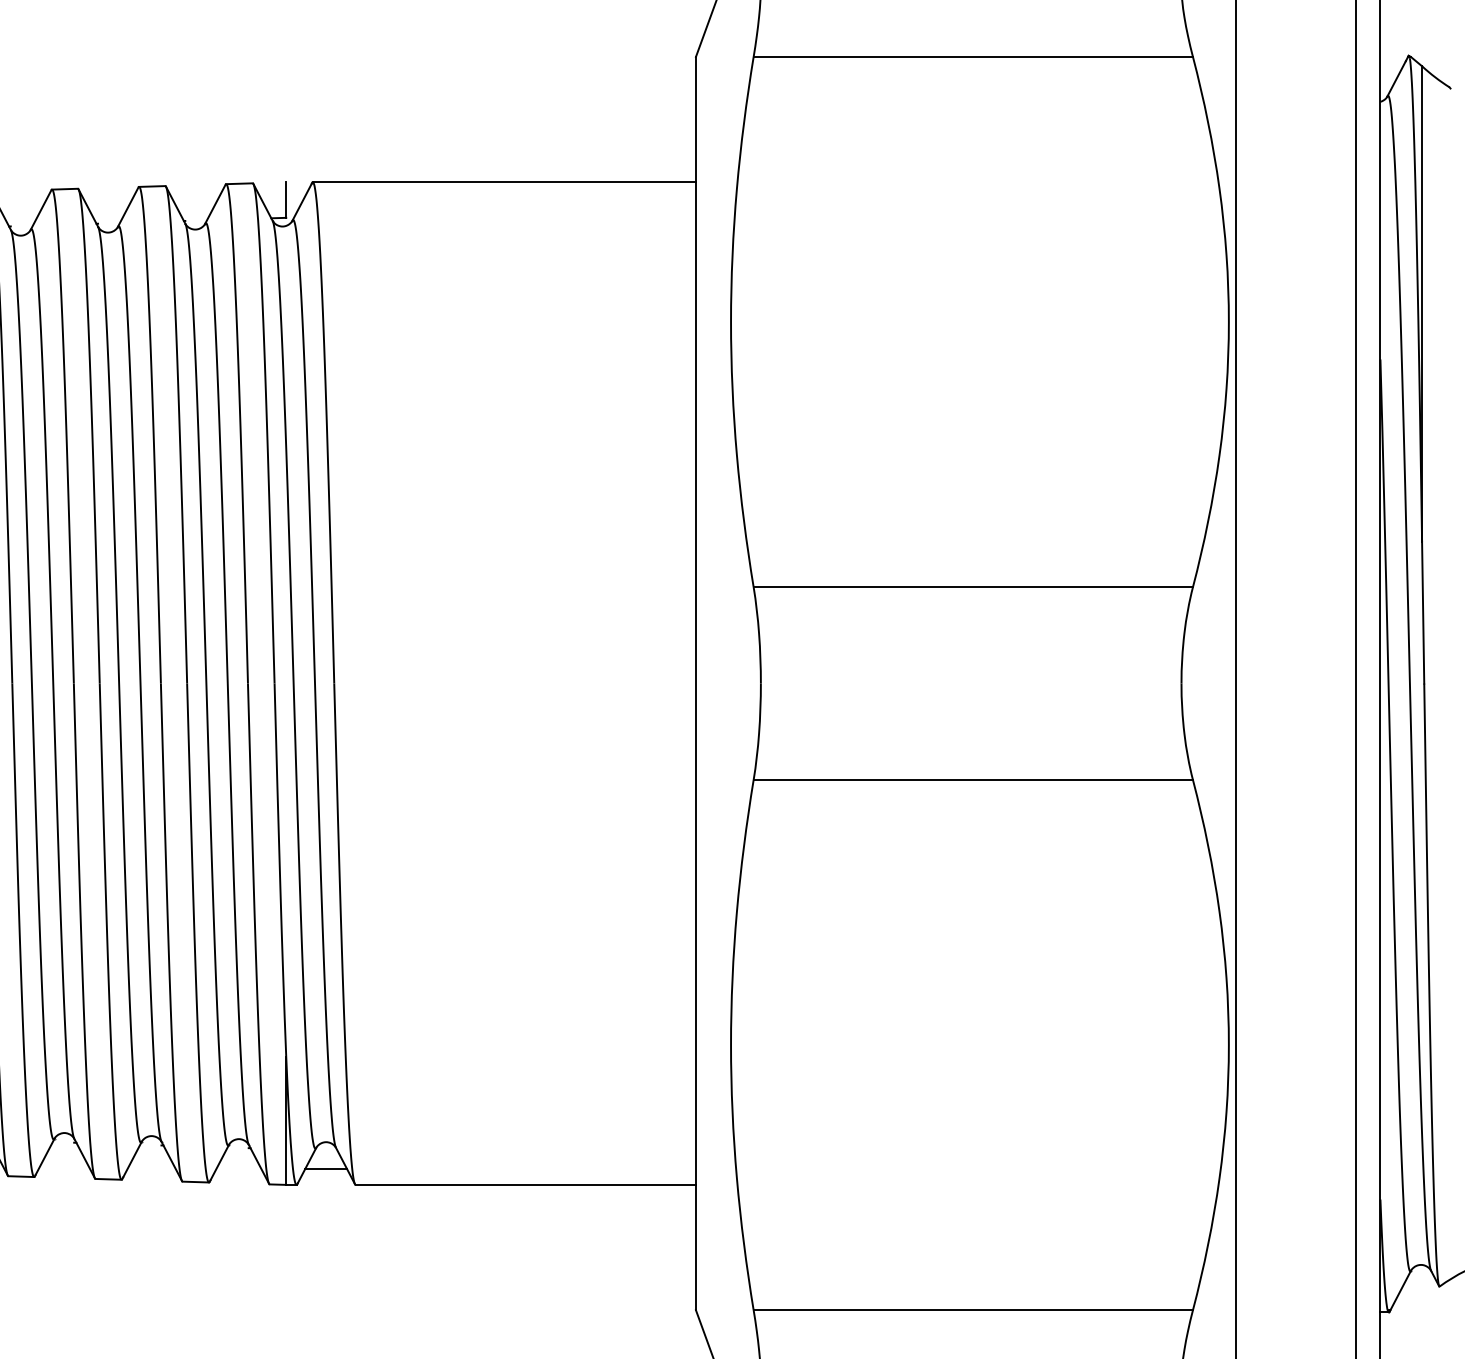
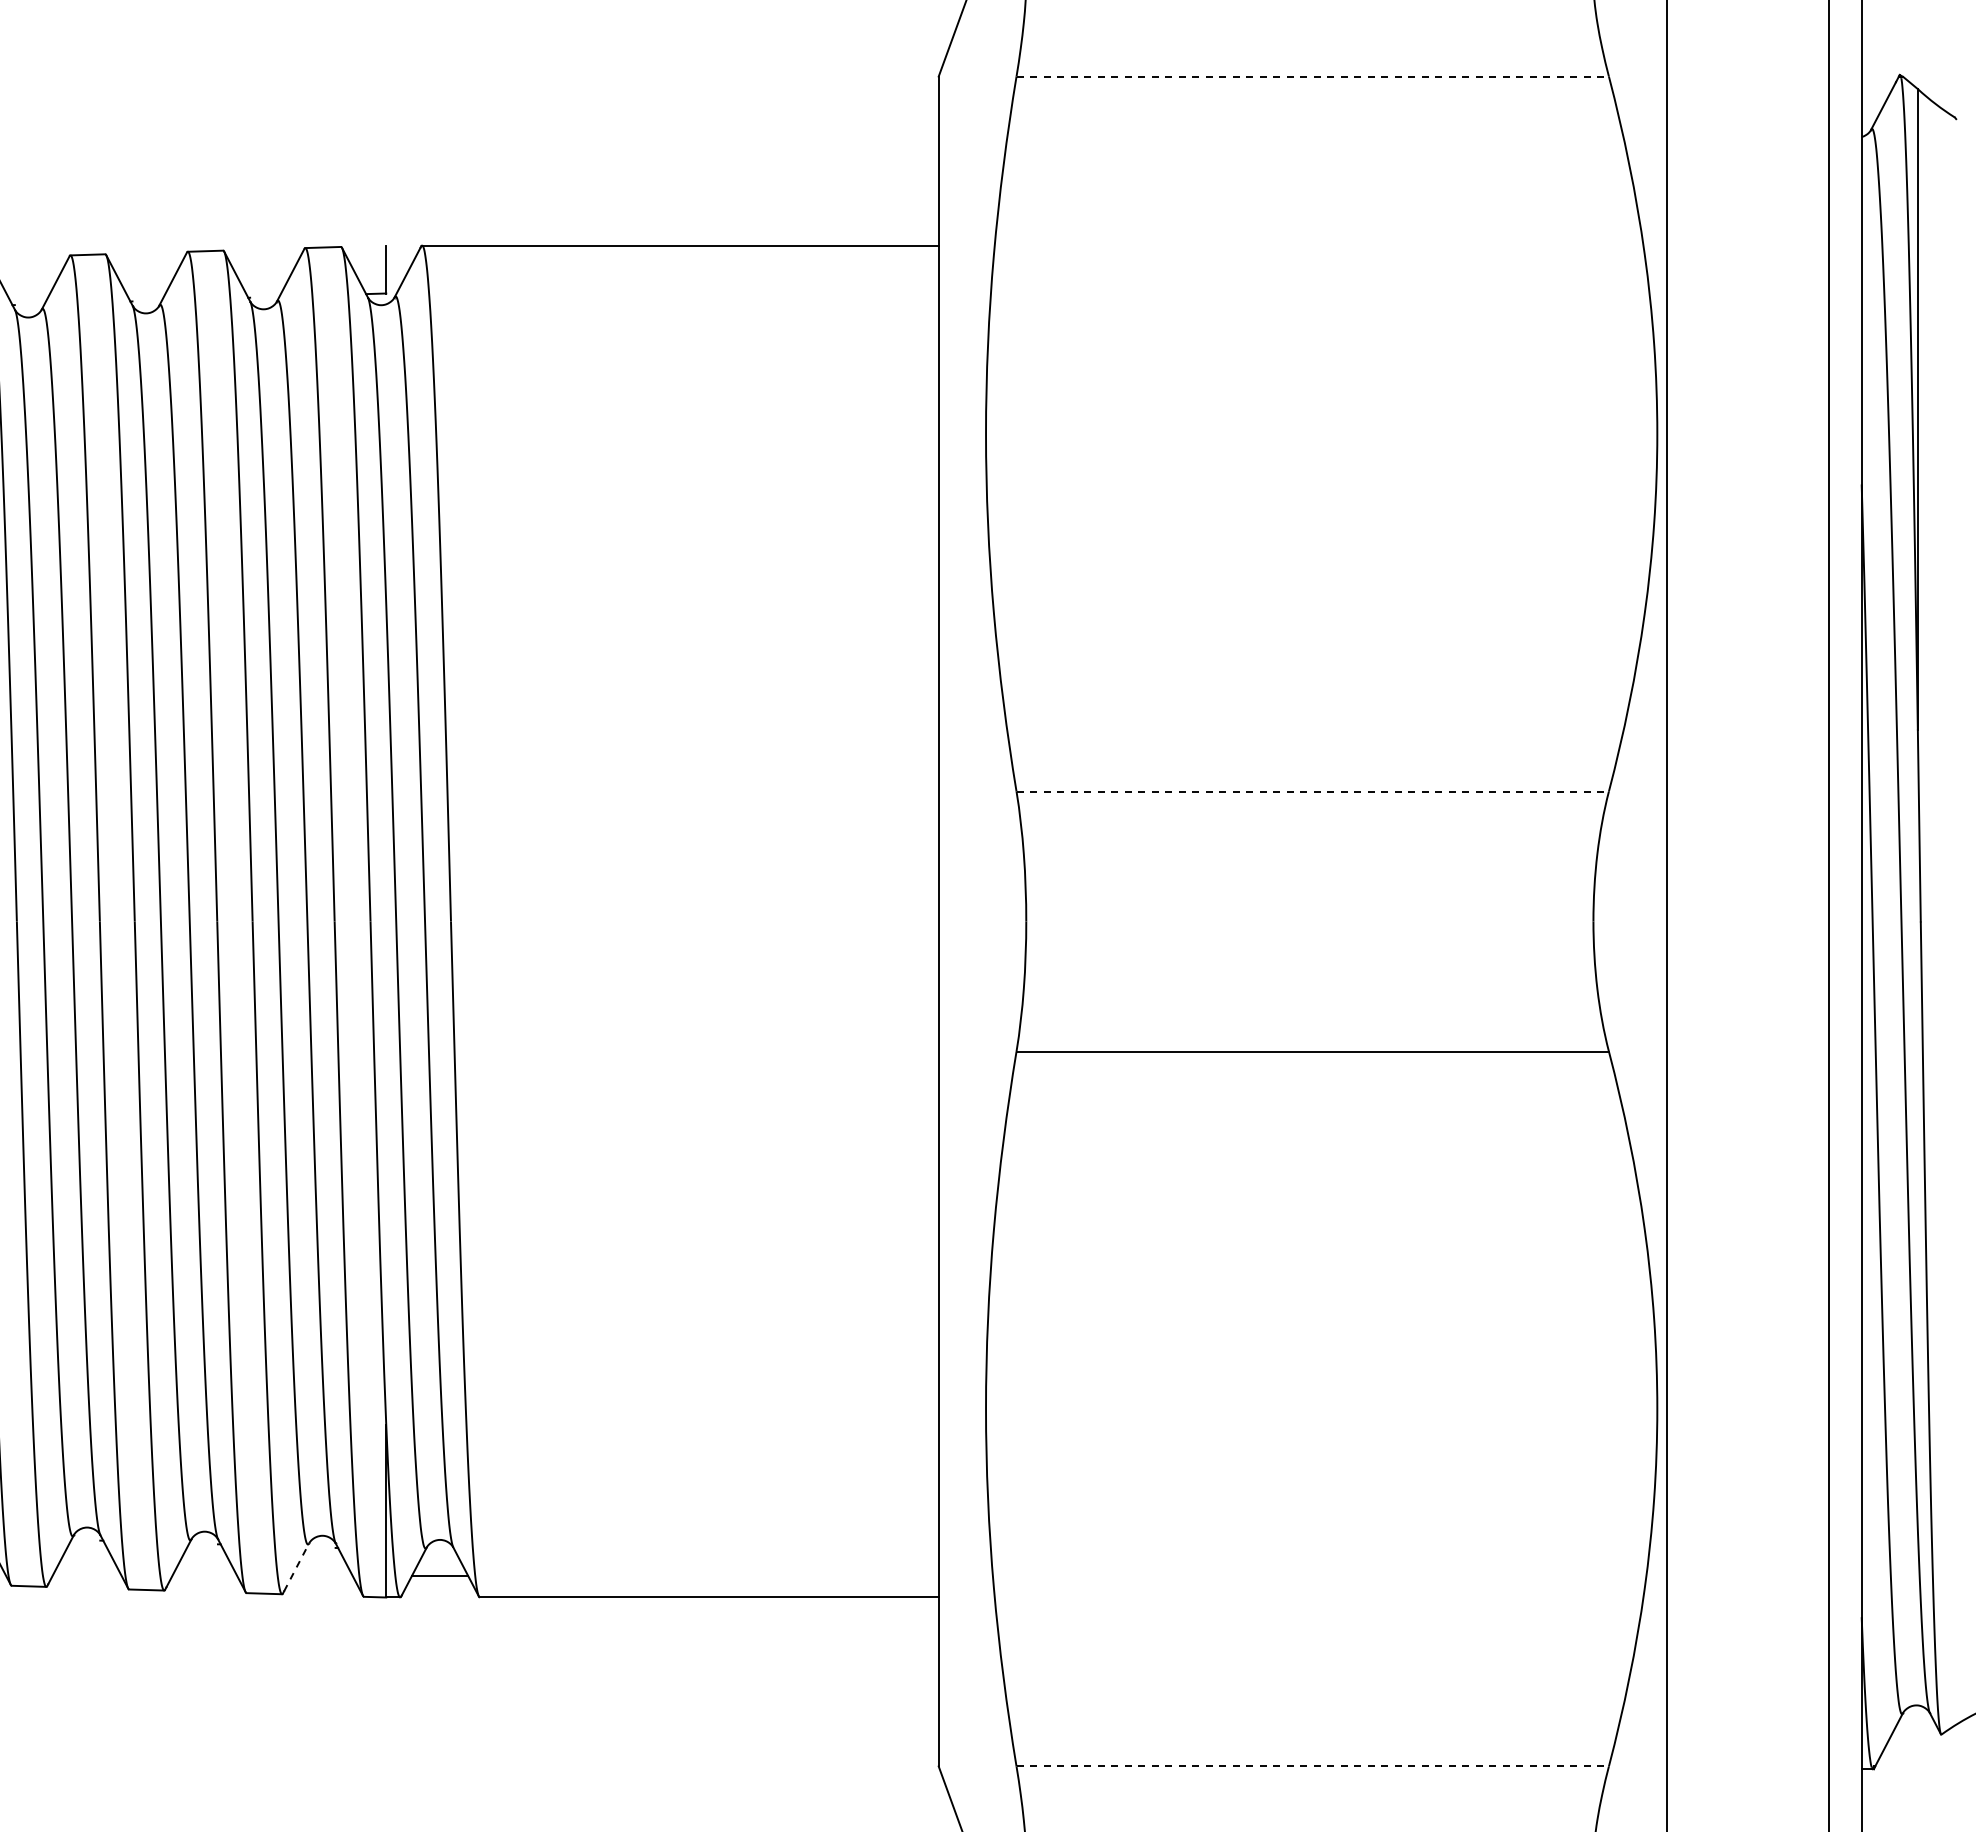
line: (973, 56) -> (1313, 76), solid -> dashed
line: (973, 587) -> (1313, 791), solid -> dashed
line: (219, 1162) -> (296, 1567), solid -> dashed
line: (973, 1310) -> (1313, 1766), solid -> dashed

